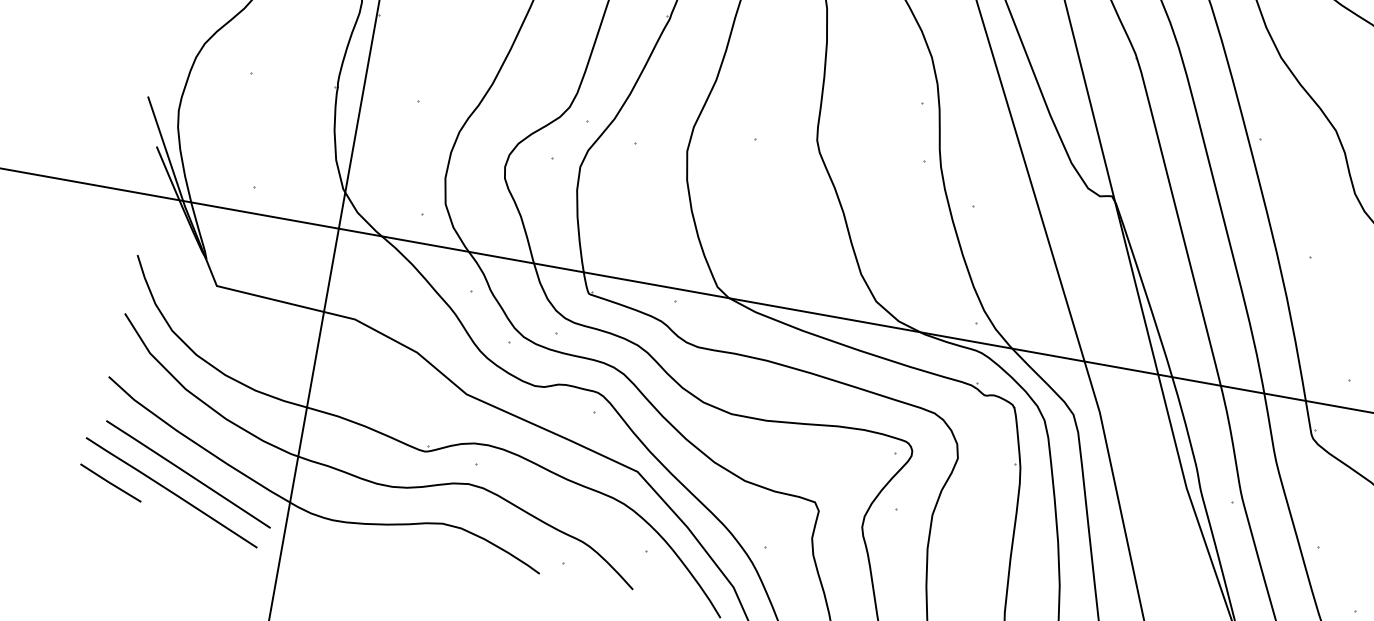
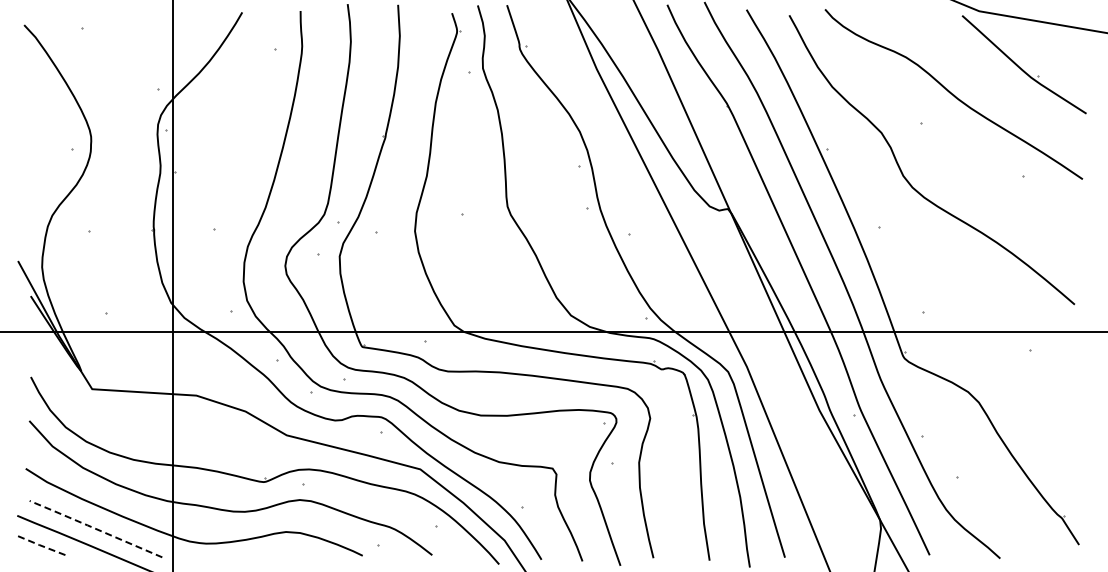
line: (187, 473) -> (95, 528), solid -> dashed
line: (110, 483) -> (40, 545), solid -> dashed

